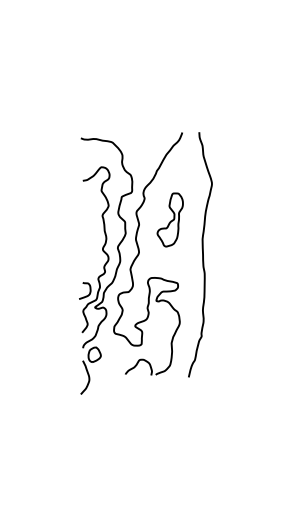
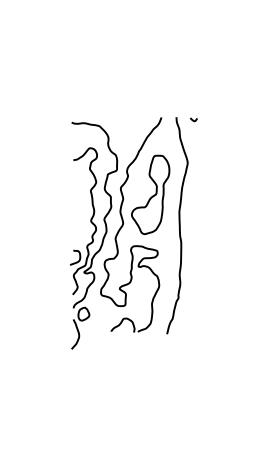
curve: (217, 134) -> (192, 119), added
part: (170, 219) -> (150, 194), size x1.67

